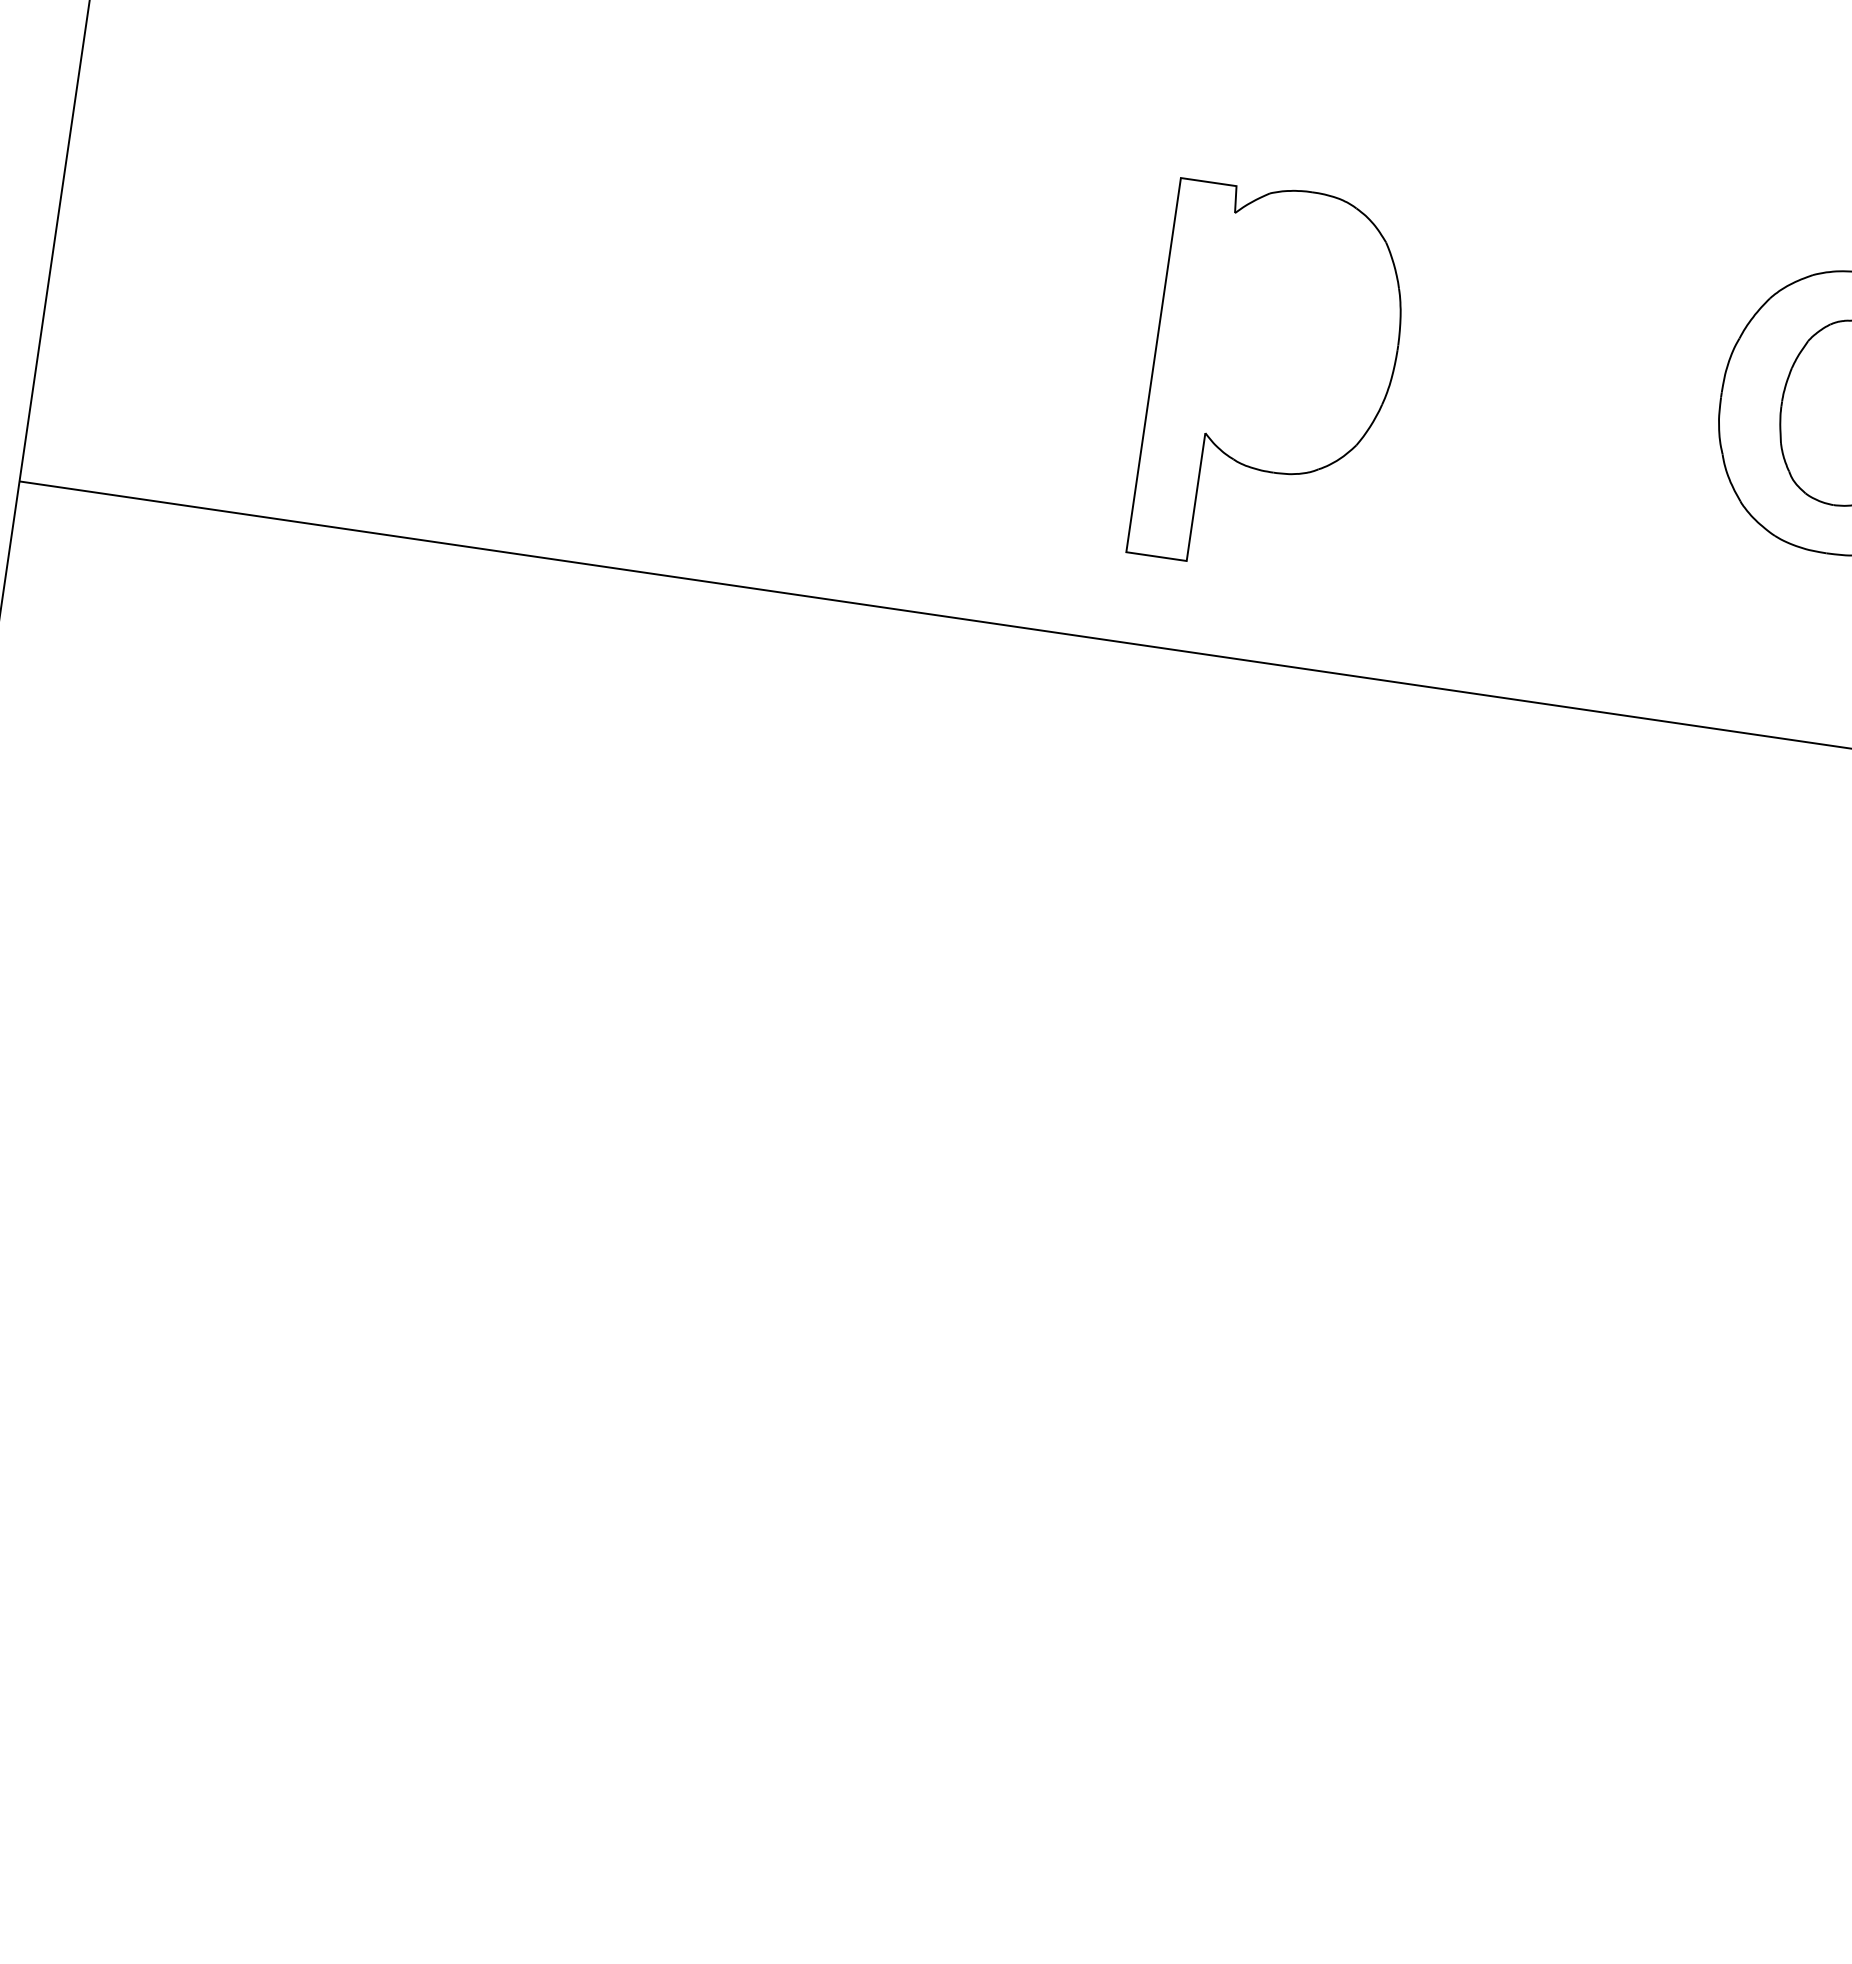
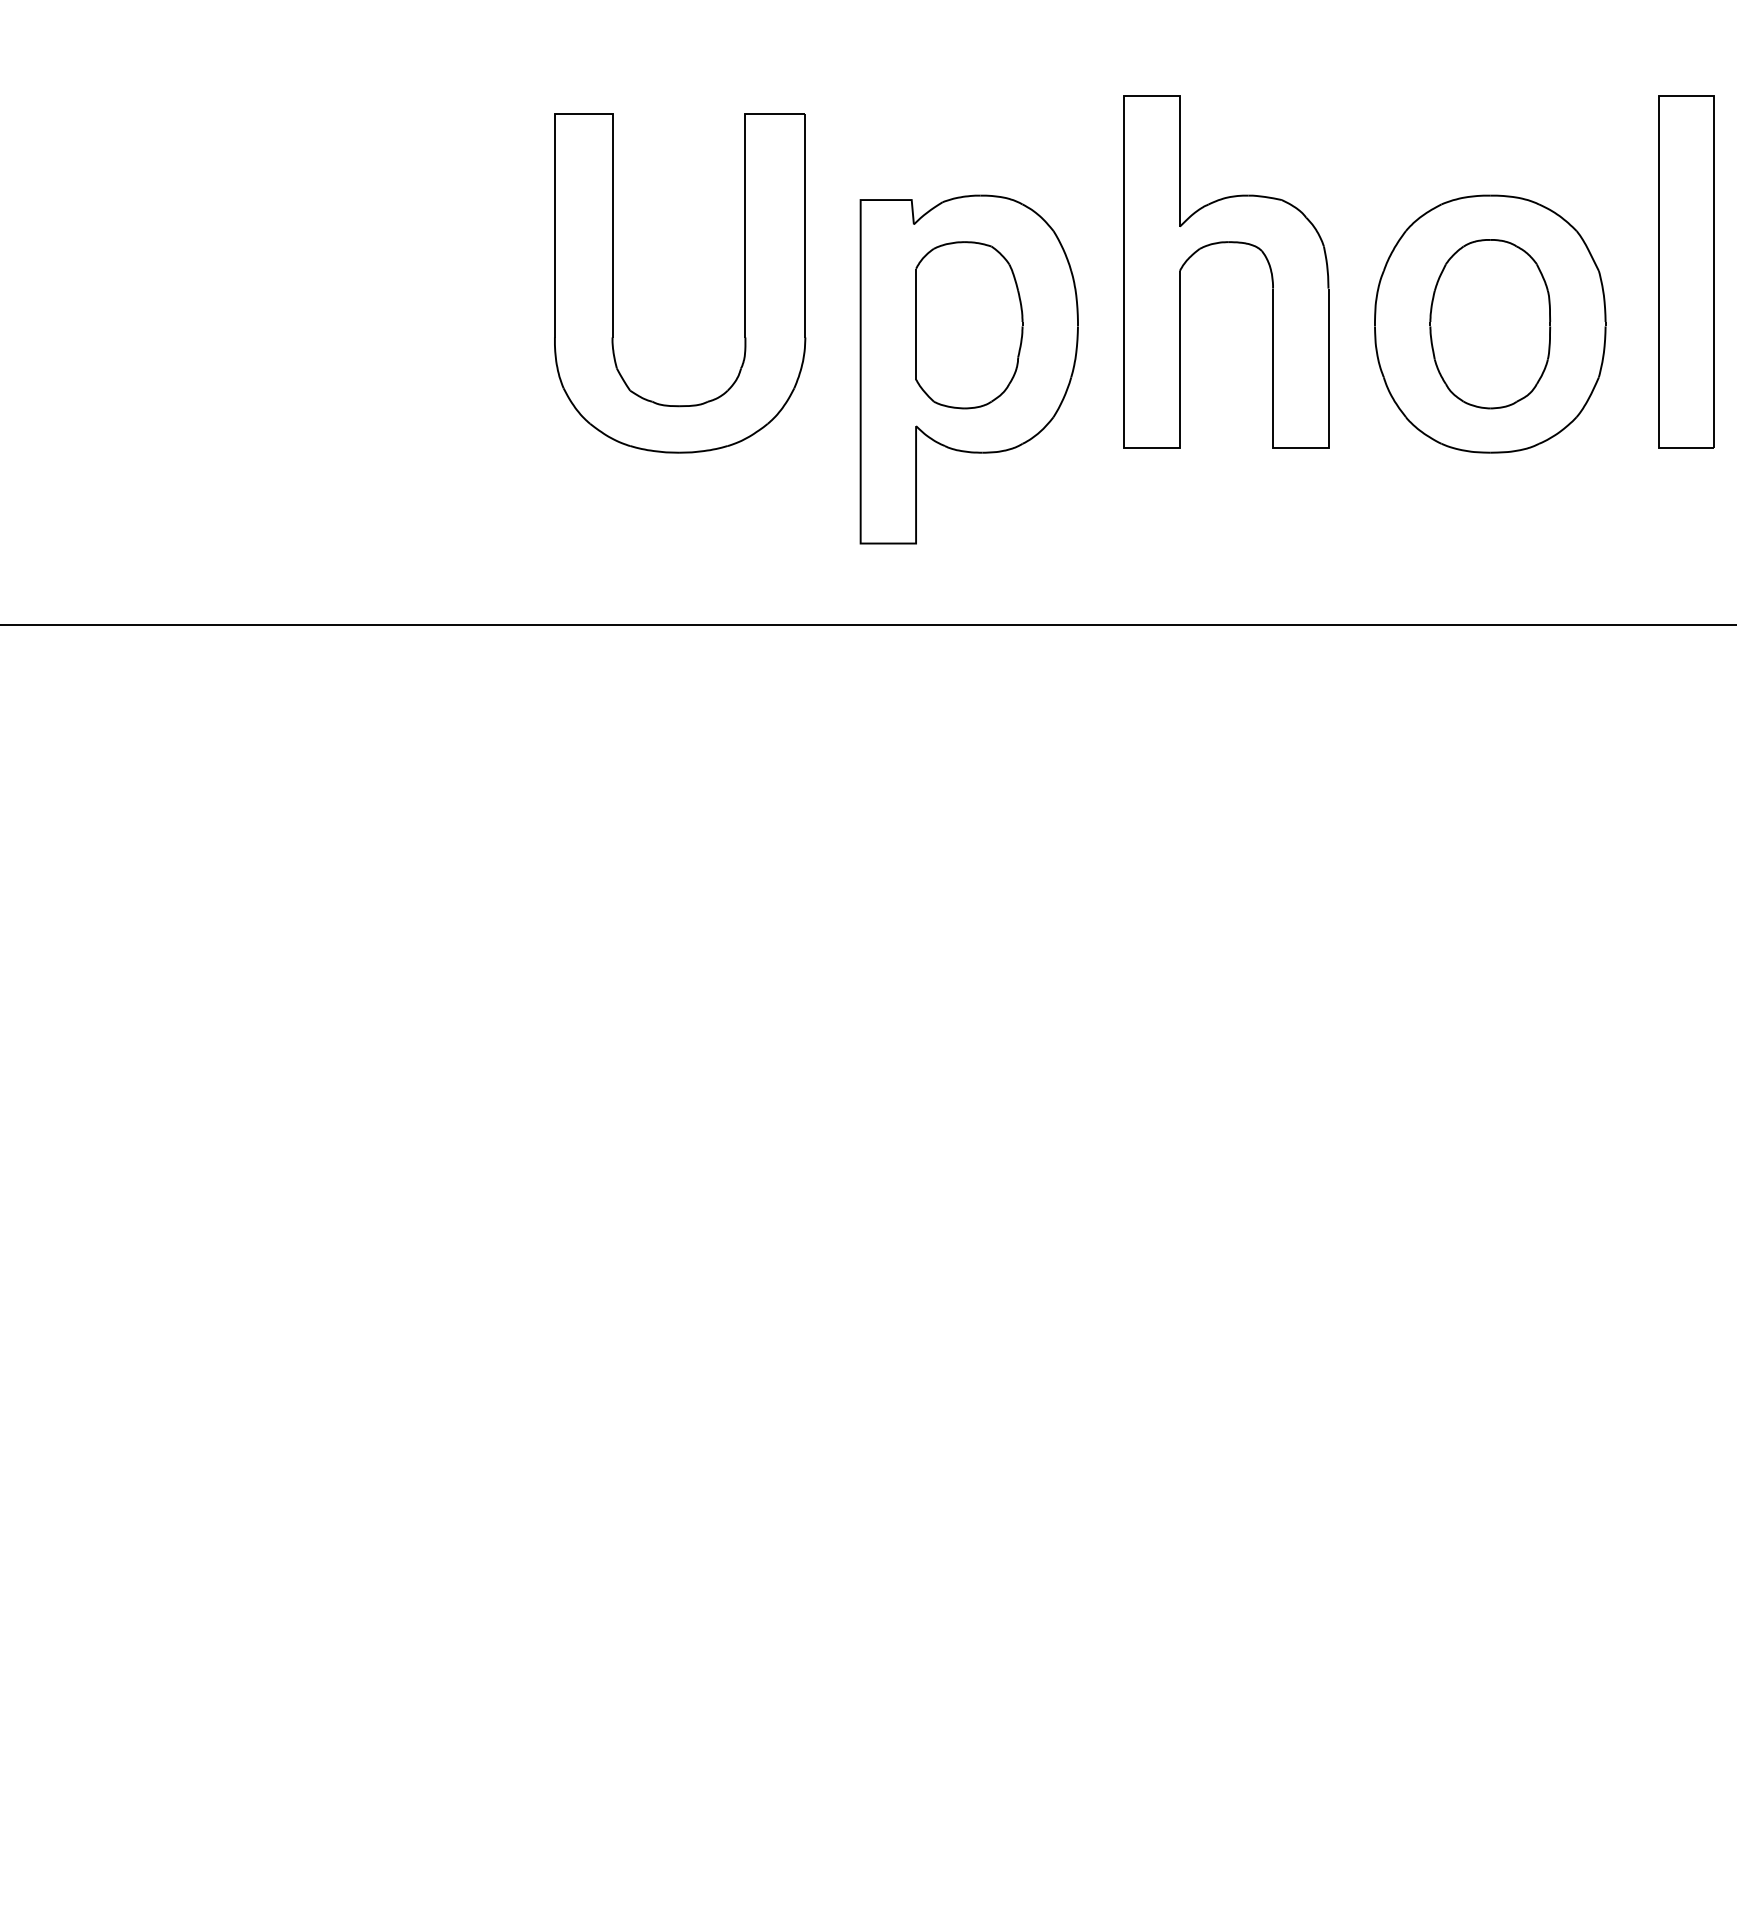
part: (1041, 250) -> (744, 283), added
part: (1572, 283) -> (1226, 243), added
part: (1279, 331) -> (969, 325), added

